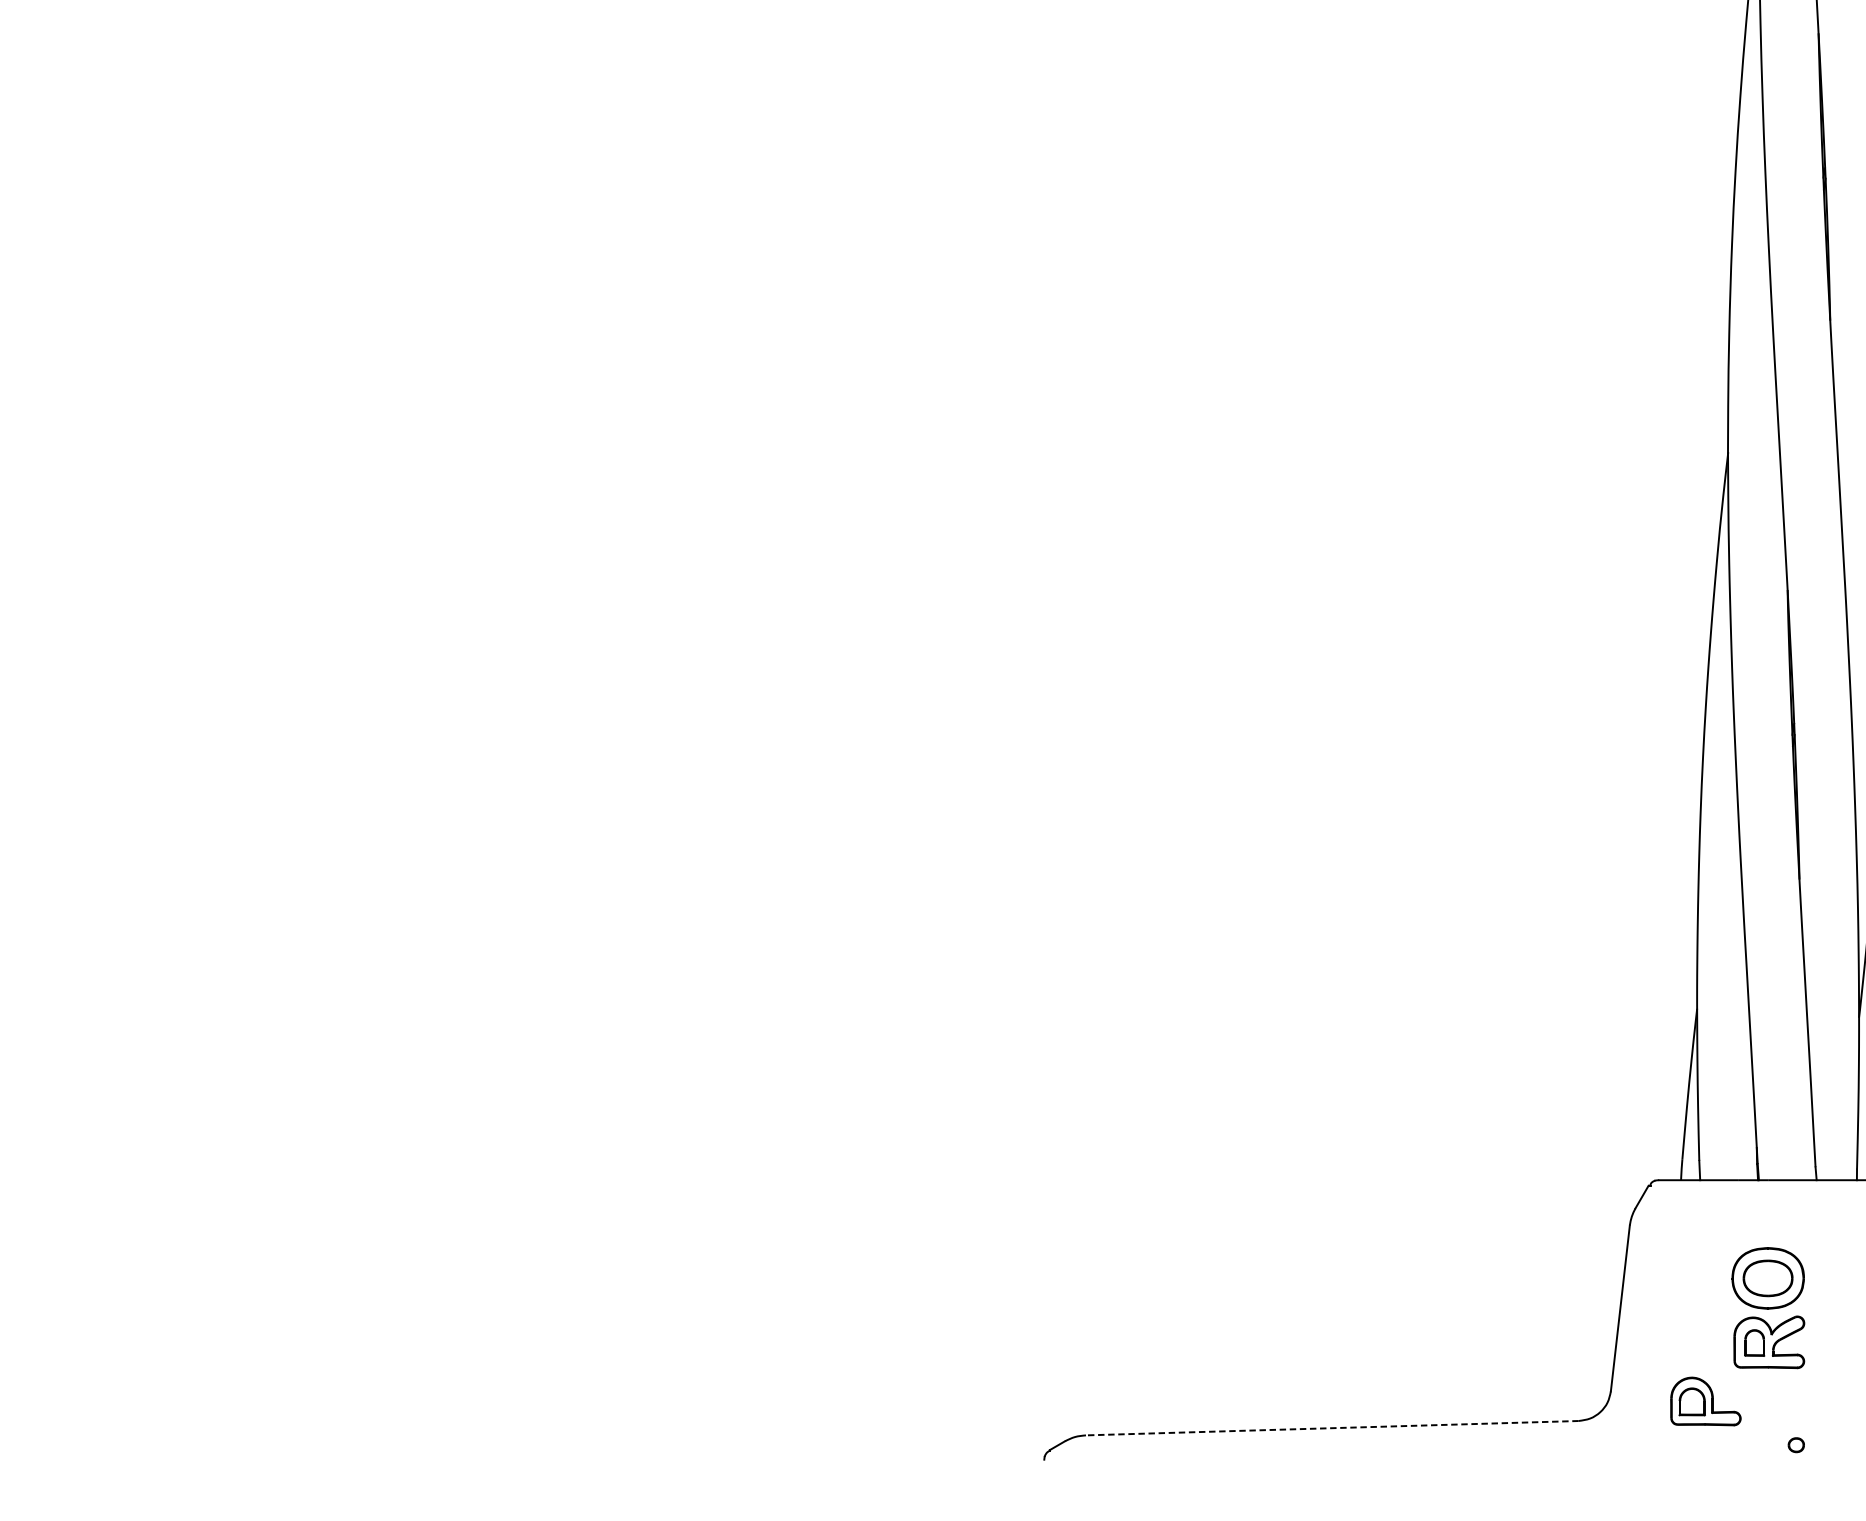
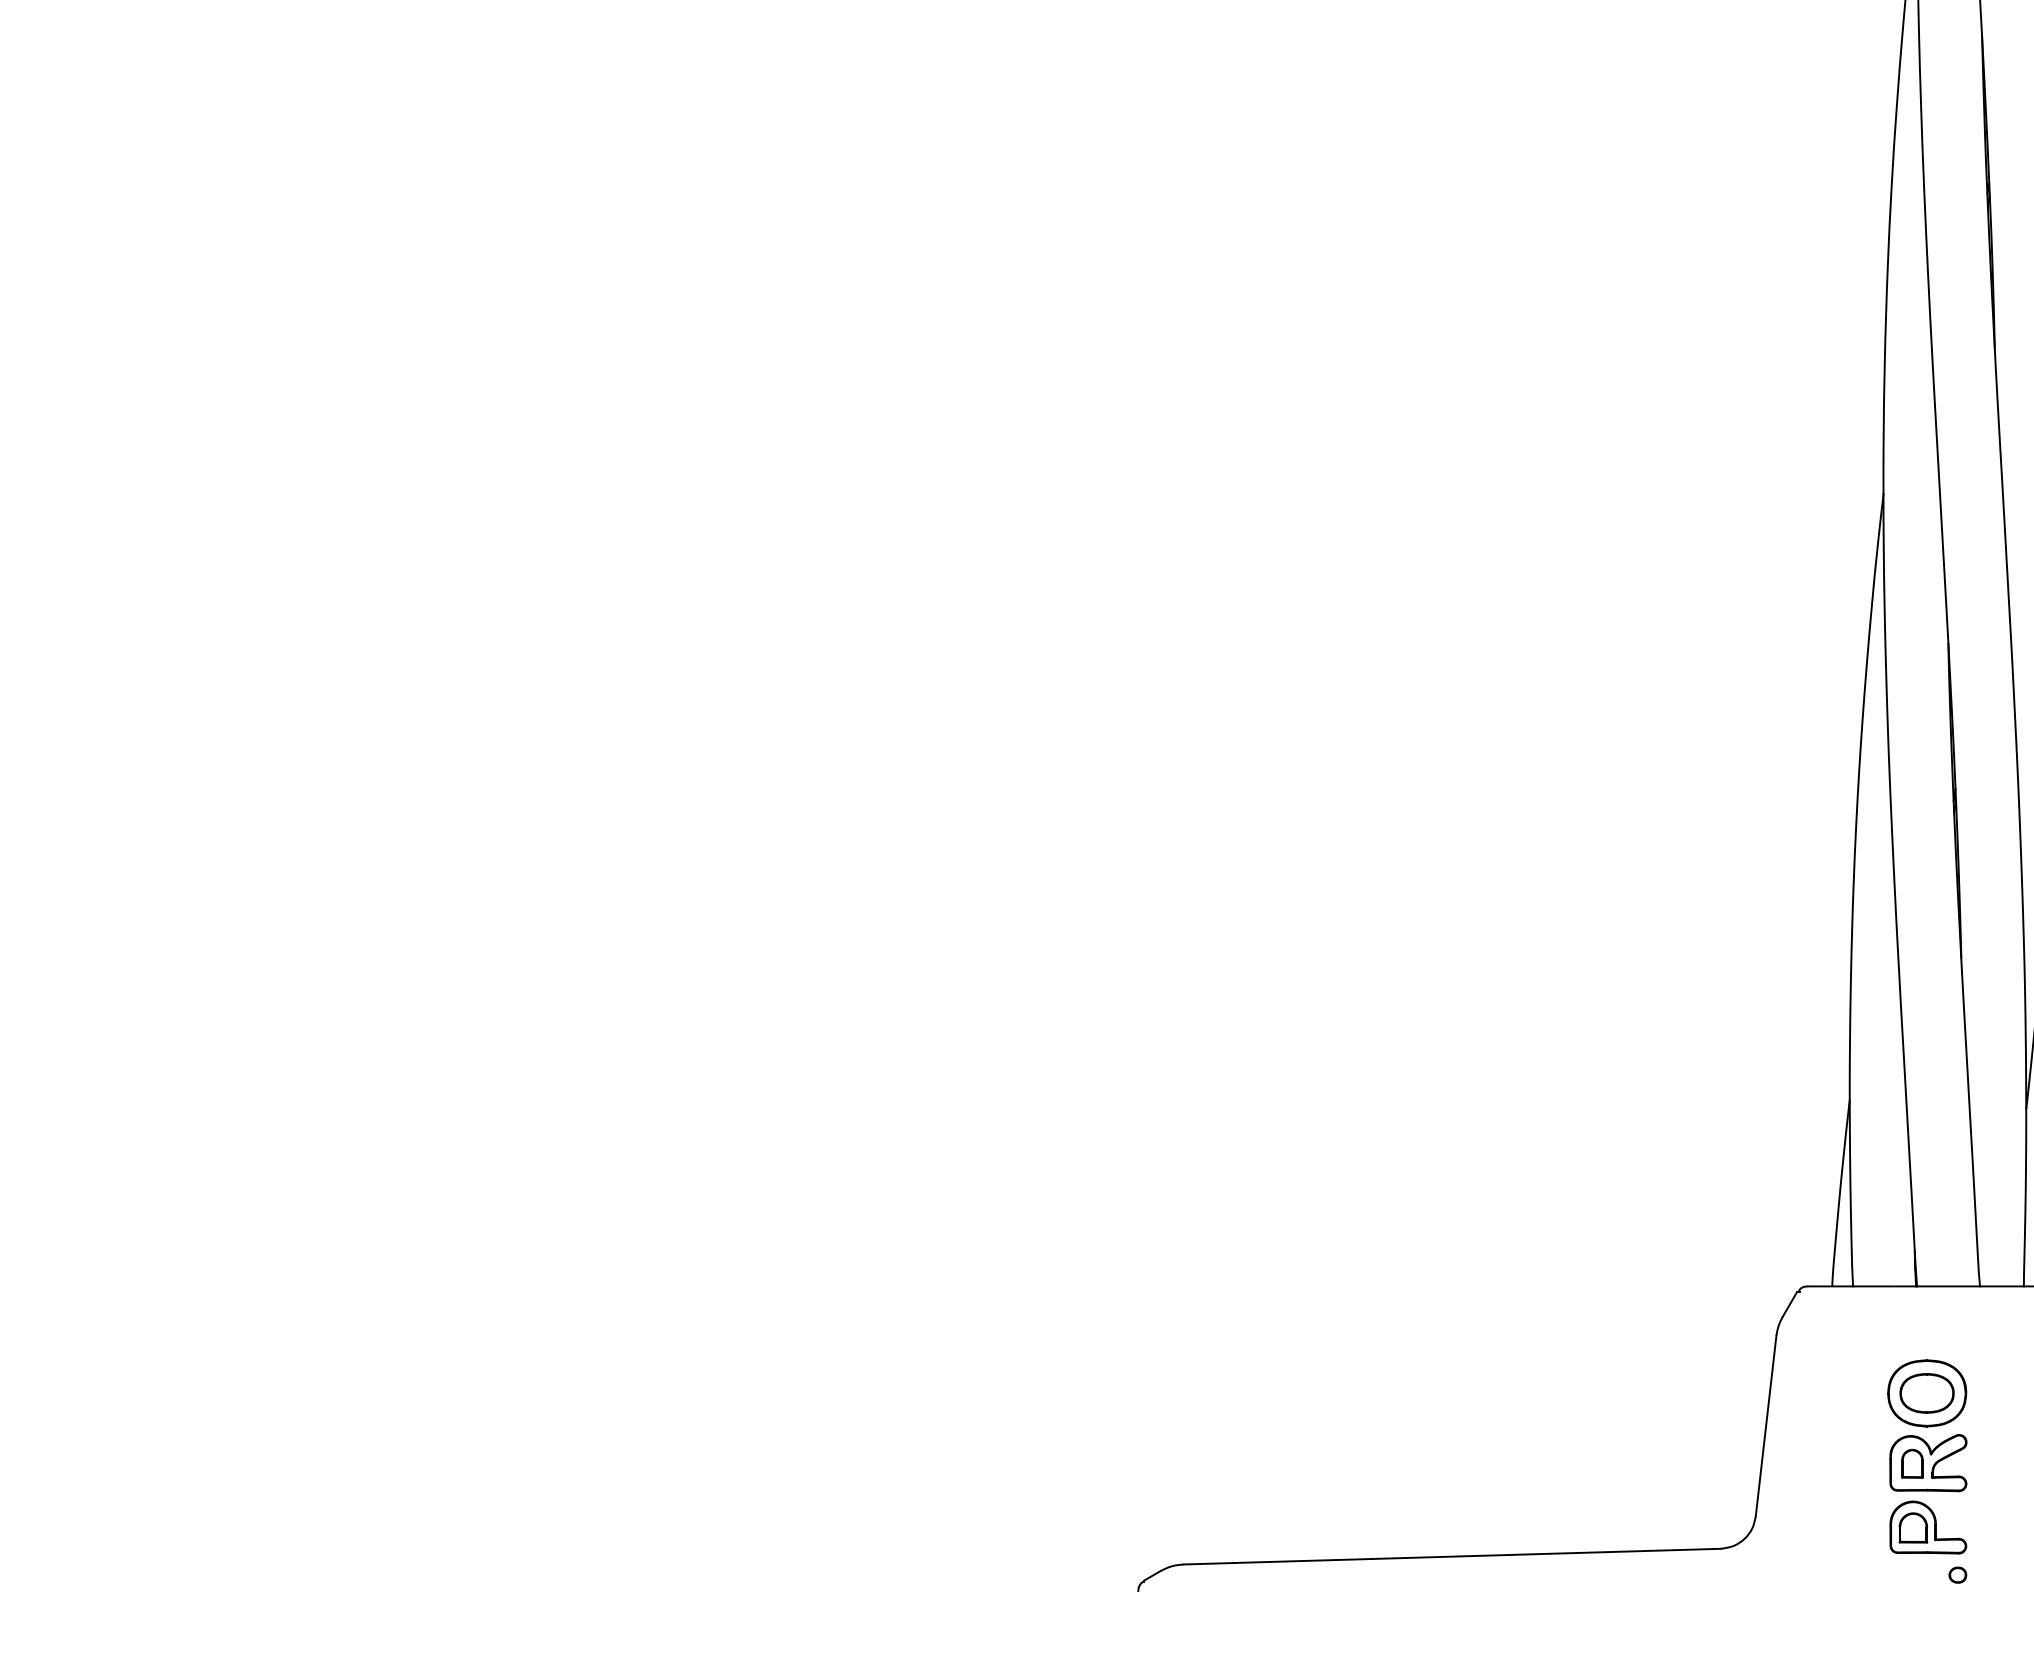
part: (1706, 1401) -> (1928, 1527), moved
line: (1332, 1428) -> (1452, 1556), dashed -> solid

